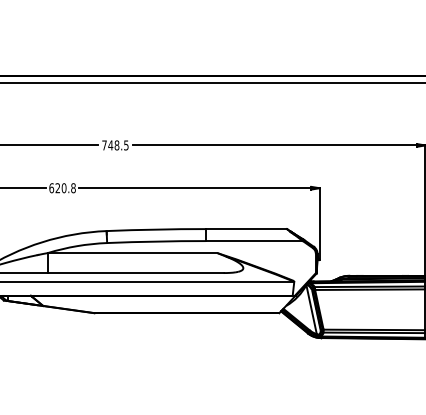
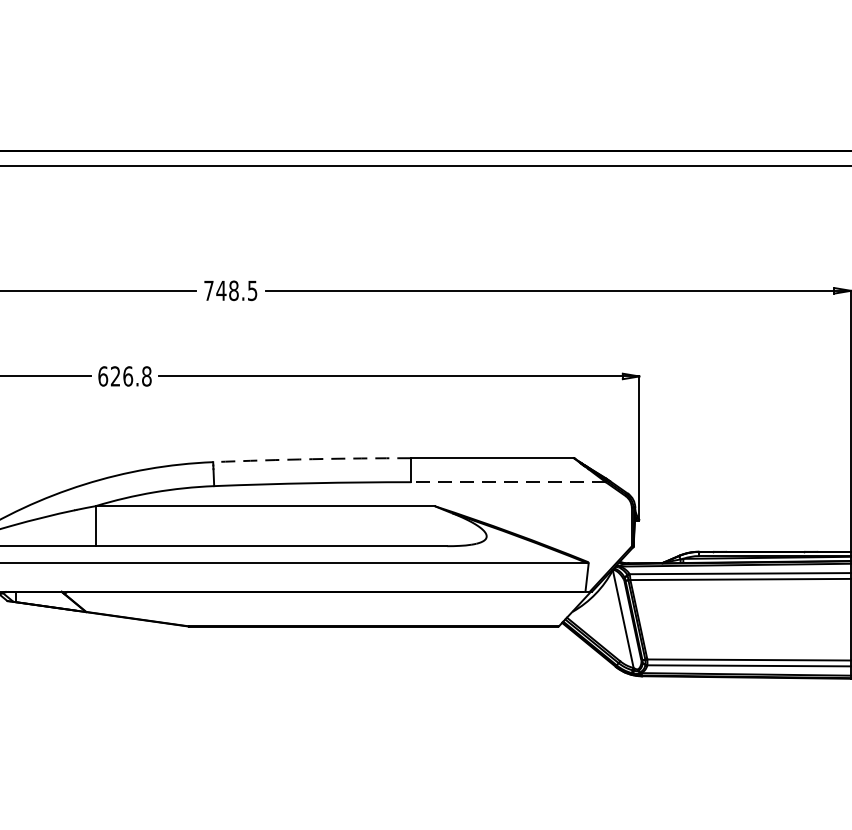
text: (64, 187) -> (128, 374), 620.8 -> 626.8
arc: (156, 229) -> (312, 459), solid -> dashed
line: (254, 241) -> (509, 483), solid -> dashed

